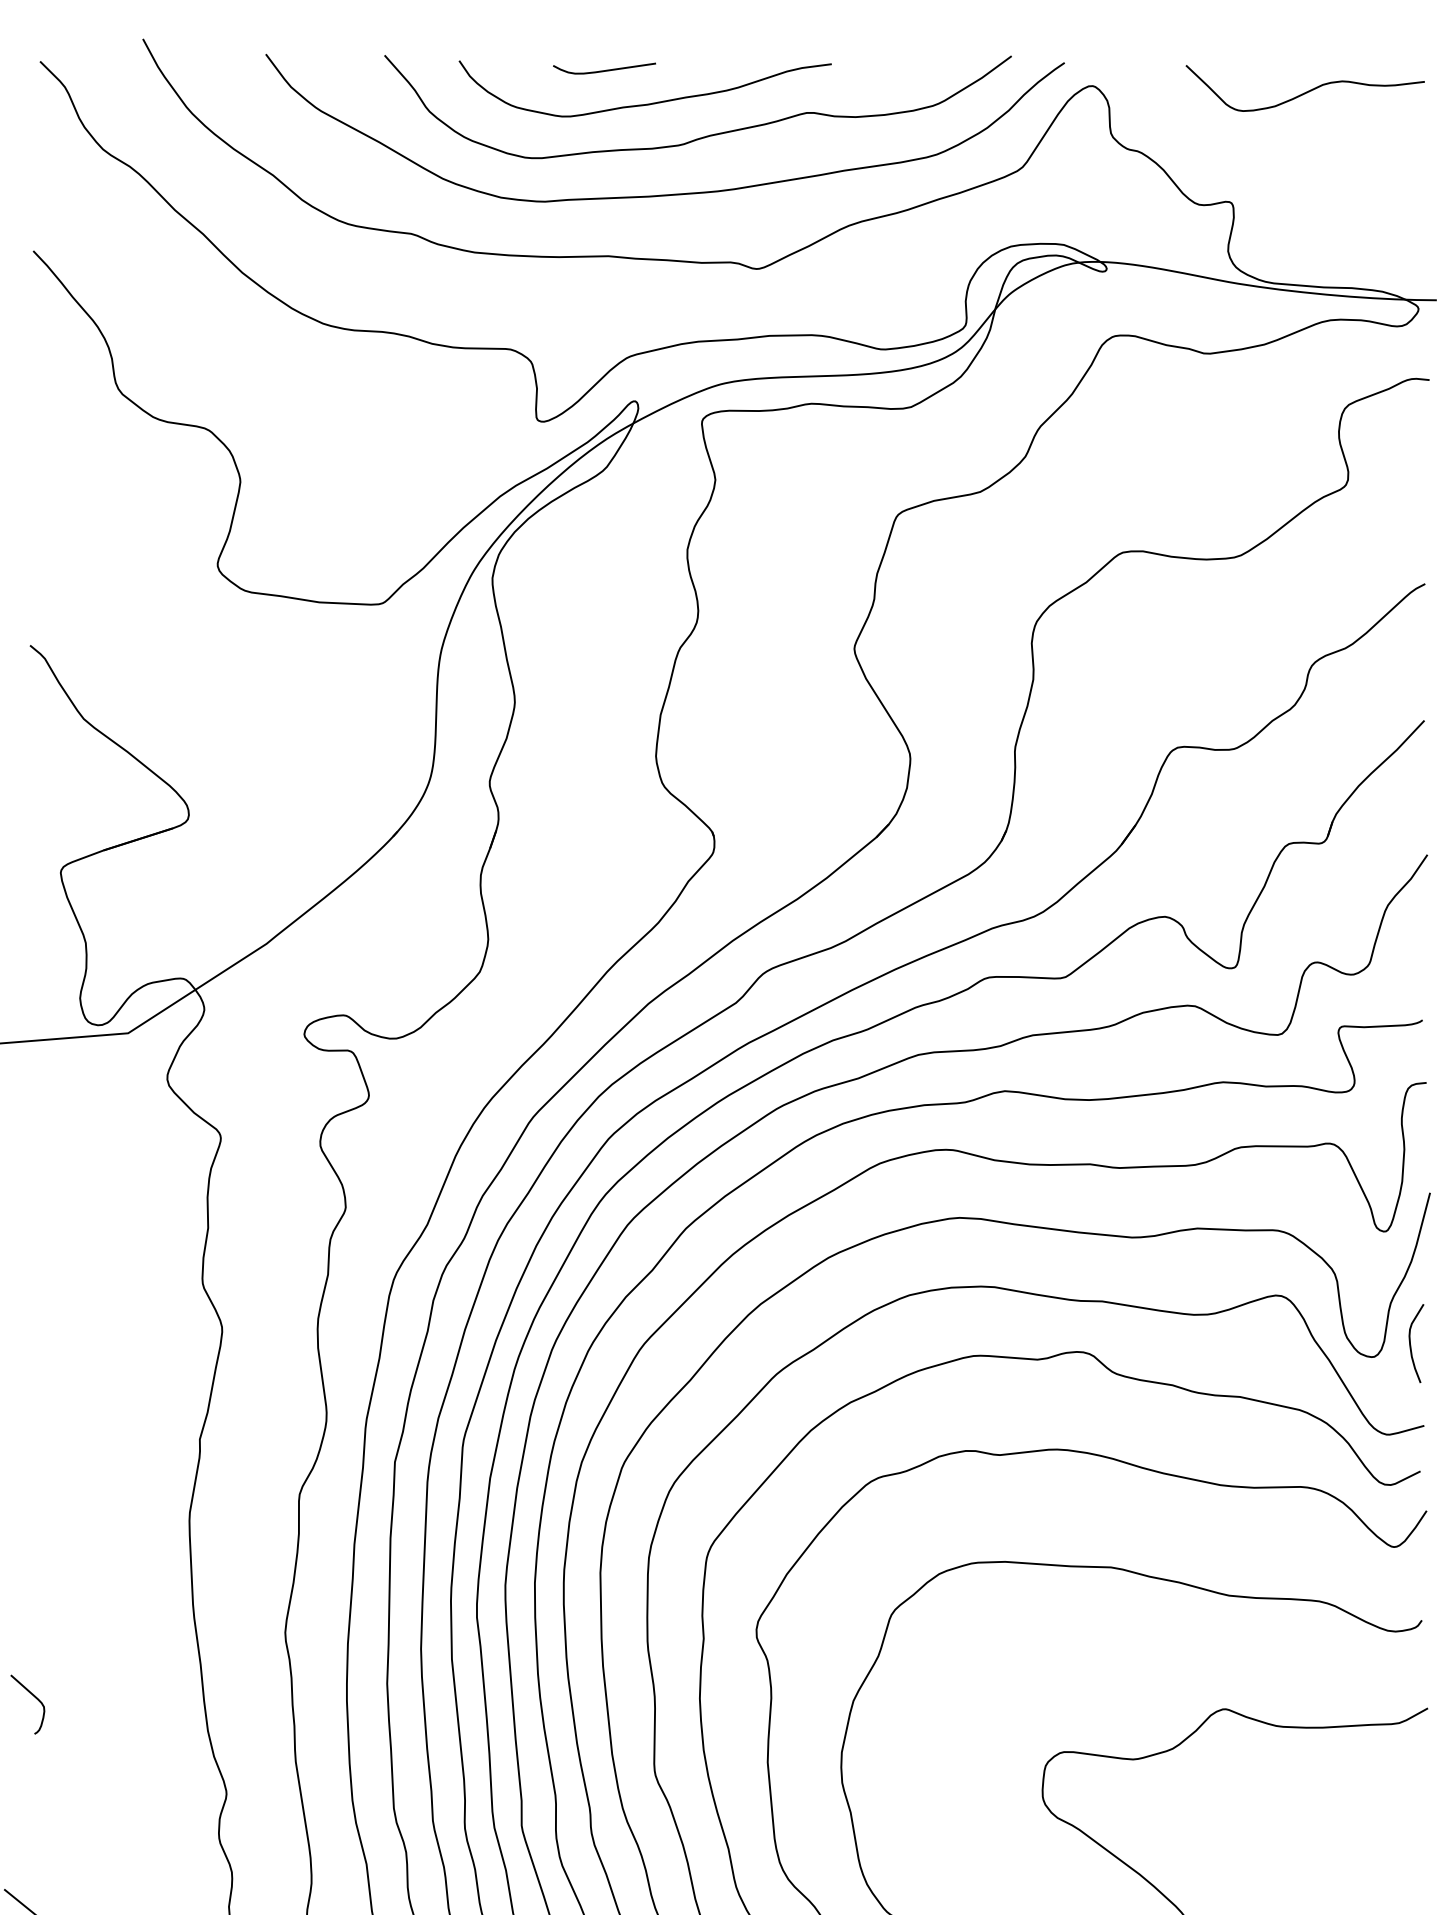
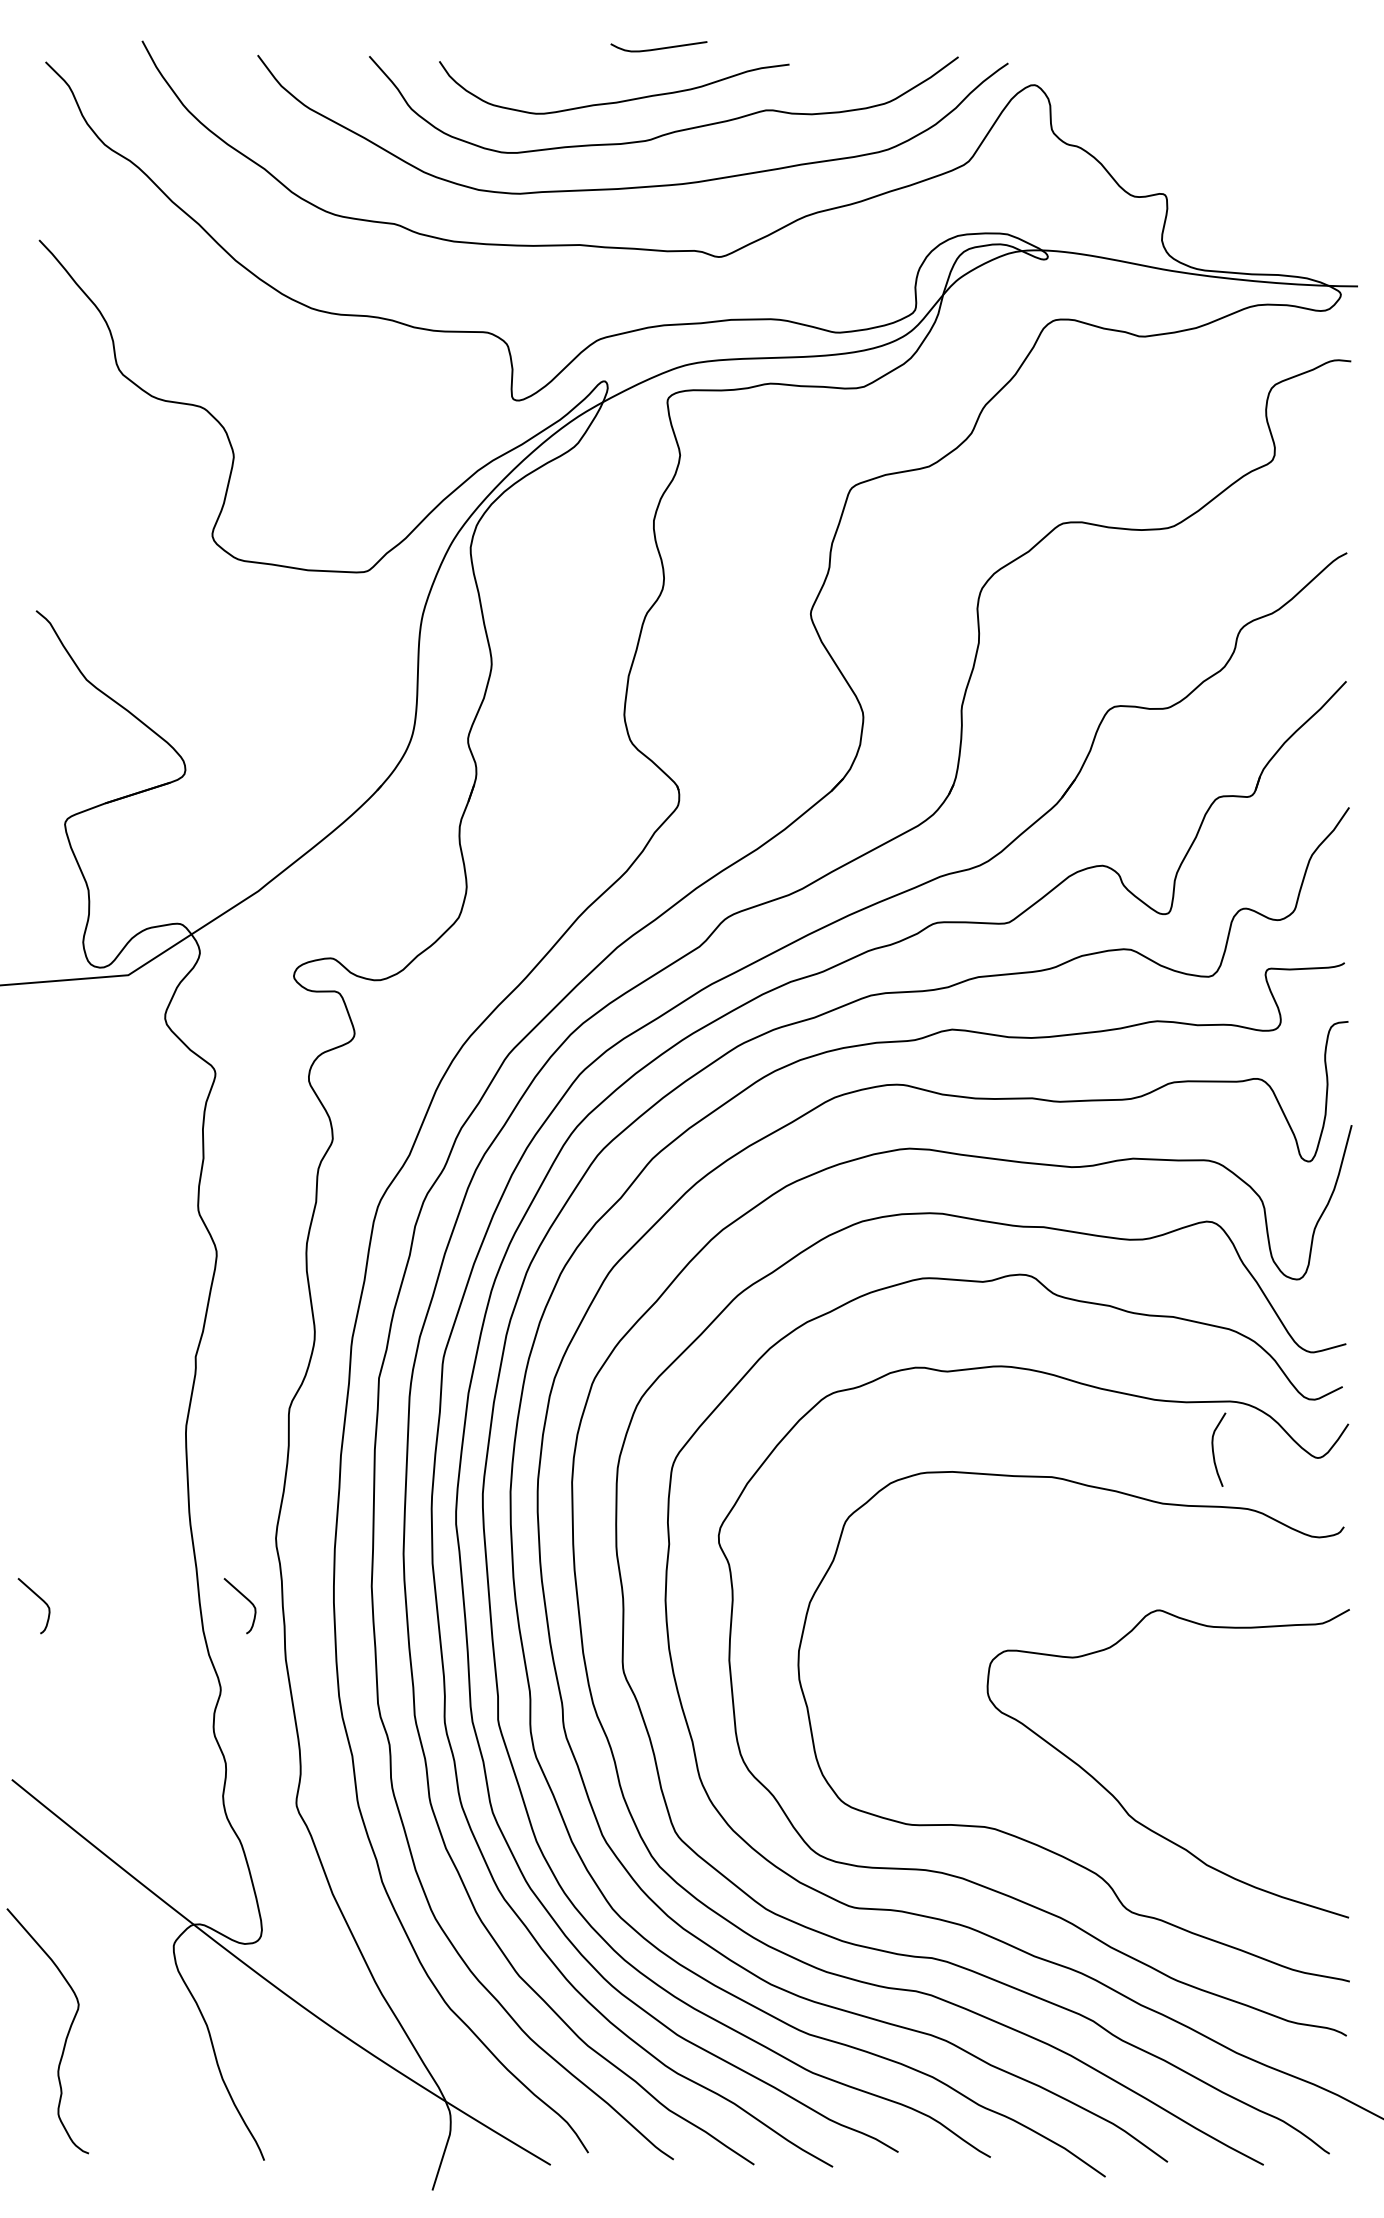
curve: (604, 70) -> (658, 48), moved
curve: (1307, 90) -> (1236, 89), removed
curve: (1410, 1343) -> (1213, 1449), moved
curve: (253, 1697) -> (246, 1599), added

